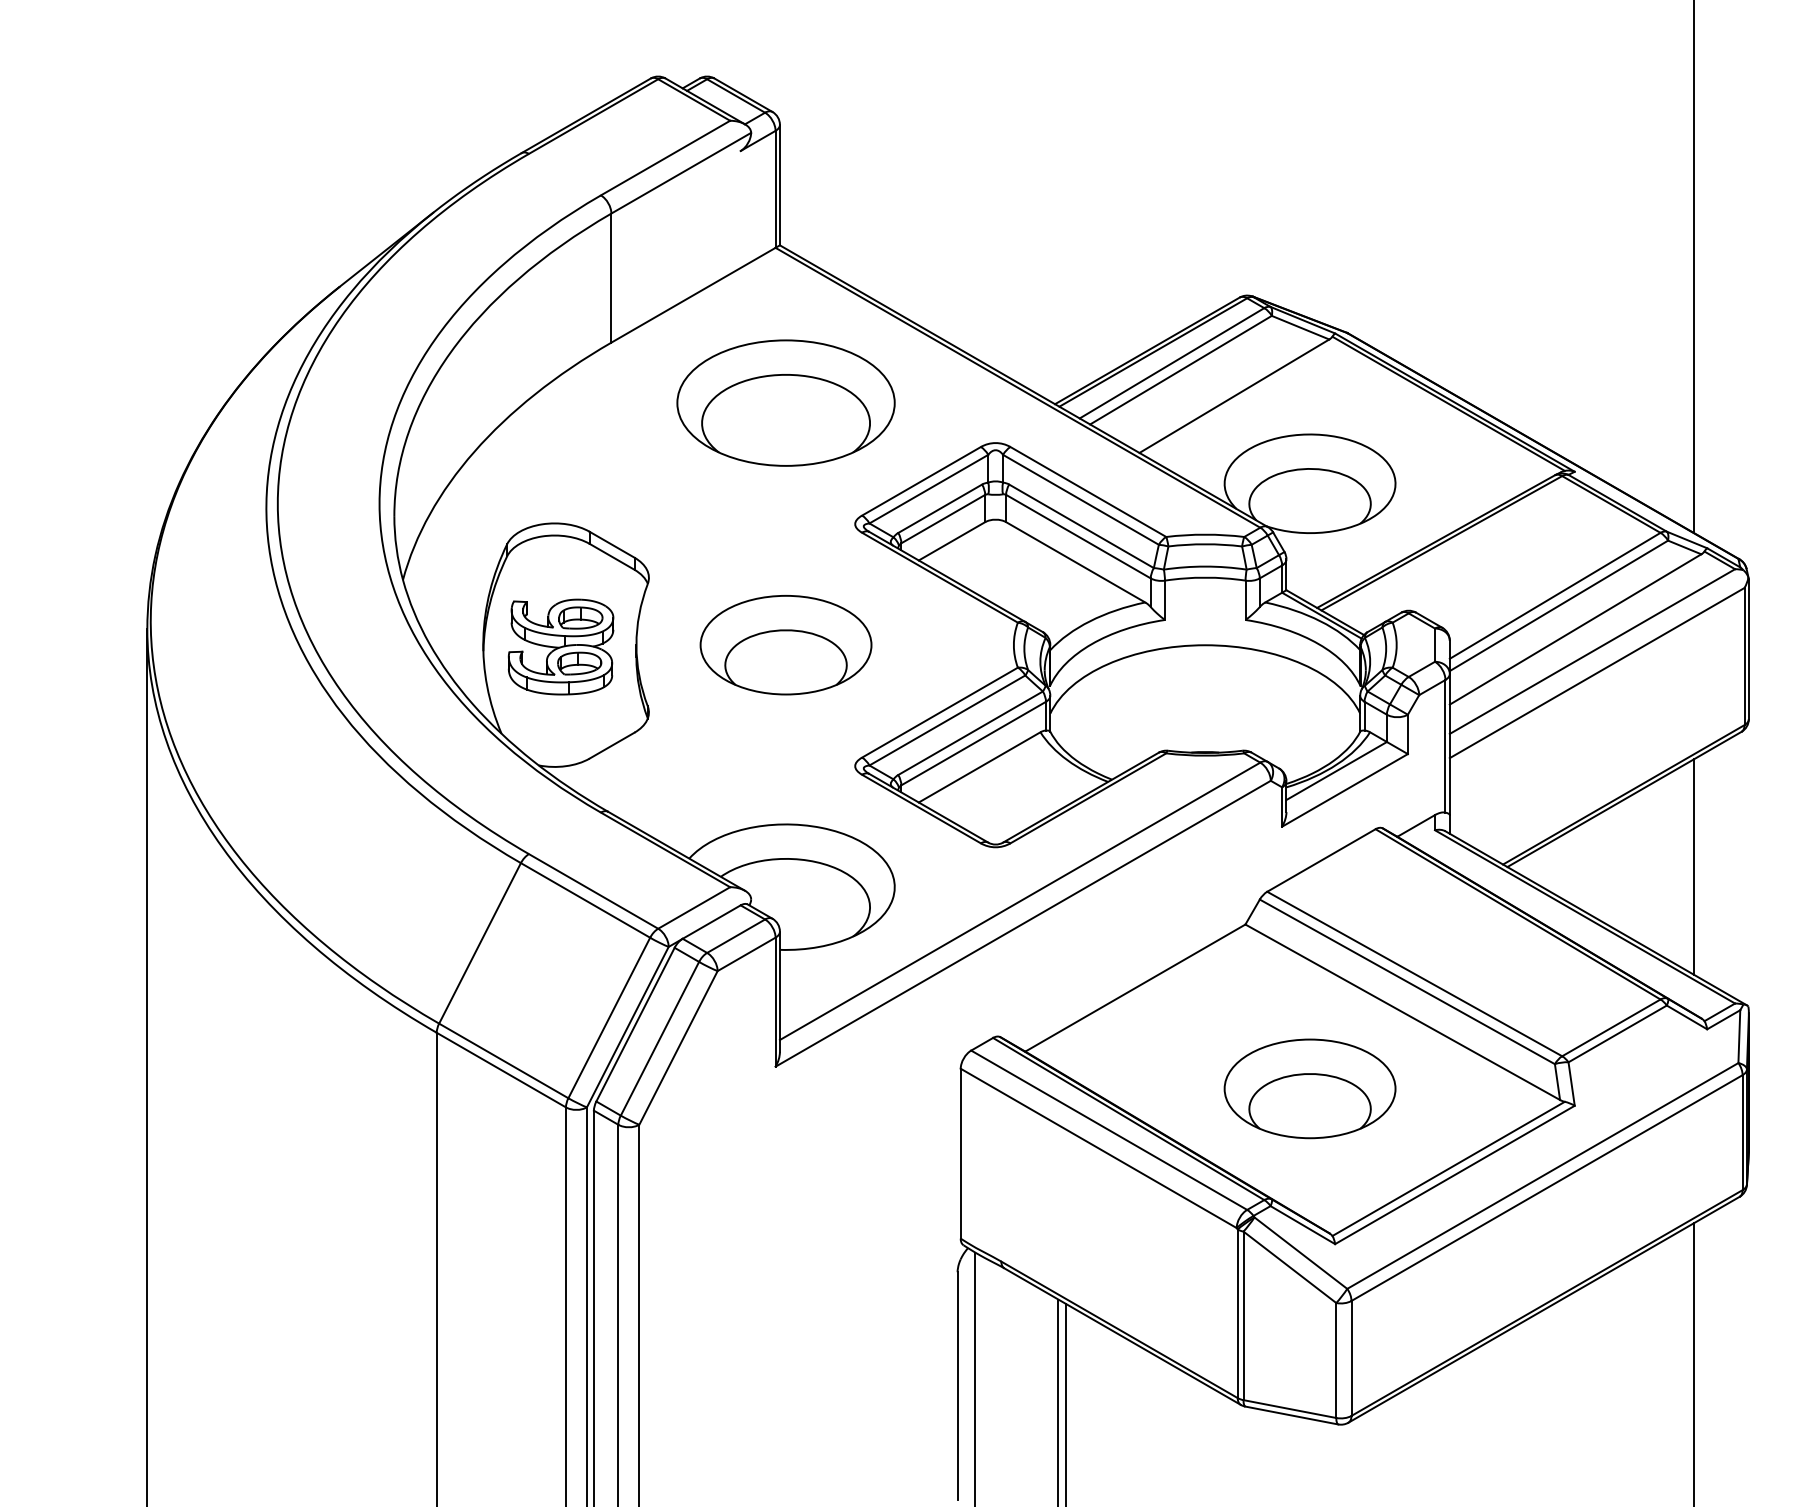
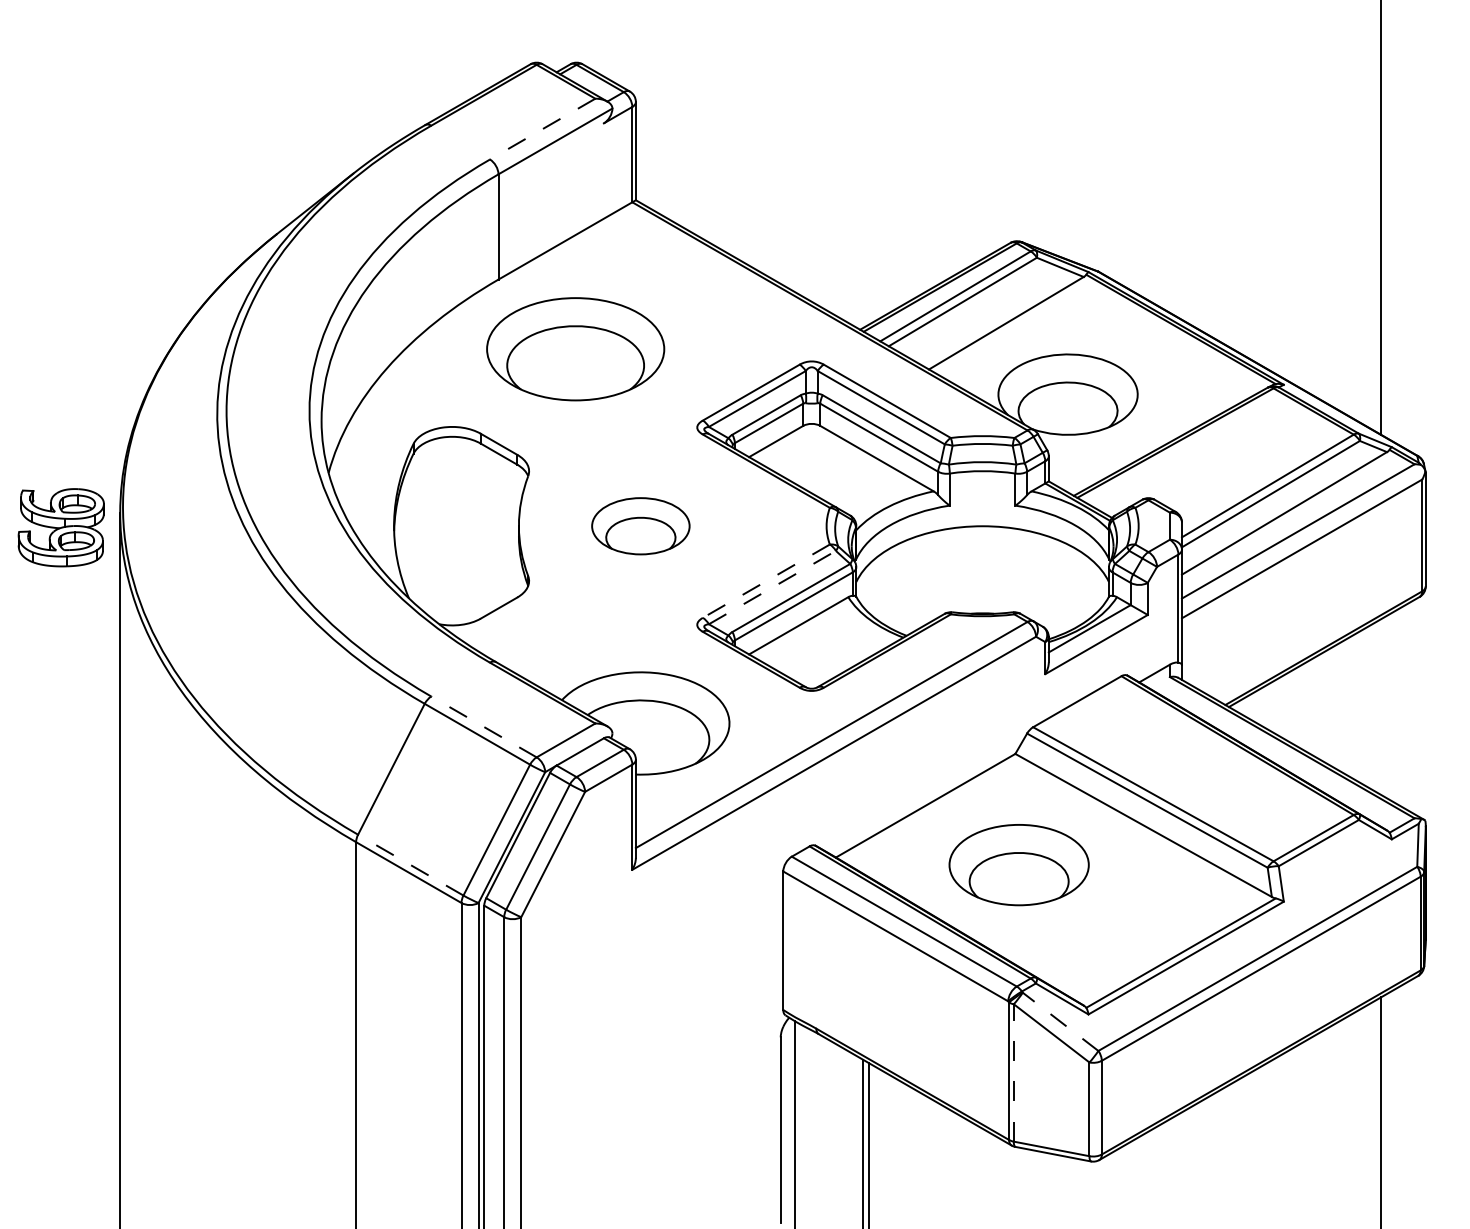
line: (665, 158) -> (542, 129), solid -> dashed
part: (785, 402) -> (575, 348), moved
part: (785, 645) -> (640, 526), size x0.7
part: (560, 646) -> (60, 527), moved
line: (939, 712) -> (765, 581), solid -> dashed
line: (947, 720) -> (772, 587), solid -> dashed
line: (1694, 866) -> (1381, 706), removed
line: (593, 891) -> (483, 726), solid -> dashed
line: (503, 1060) -> (410, 864), solid -> dashed
part: (1309, 1088) -> (1018, 864), moved
line: (1300, 1253) -> (1060, 1022), solid -> dashed
line: (1243, 1315) -> (1013, 1072), solid -> dashed

